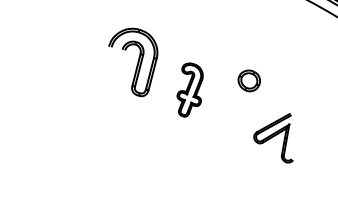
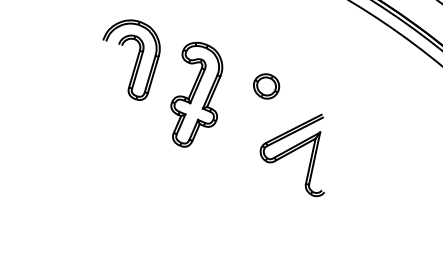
part: (189, 89) -> (196, 94), size x1.67
part: (272, 138) -> (291, 155), size x1.43

